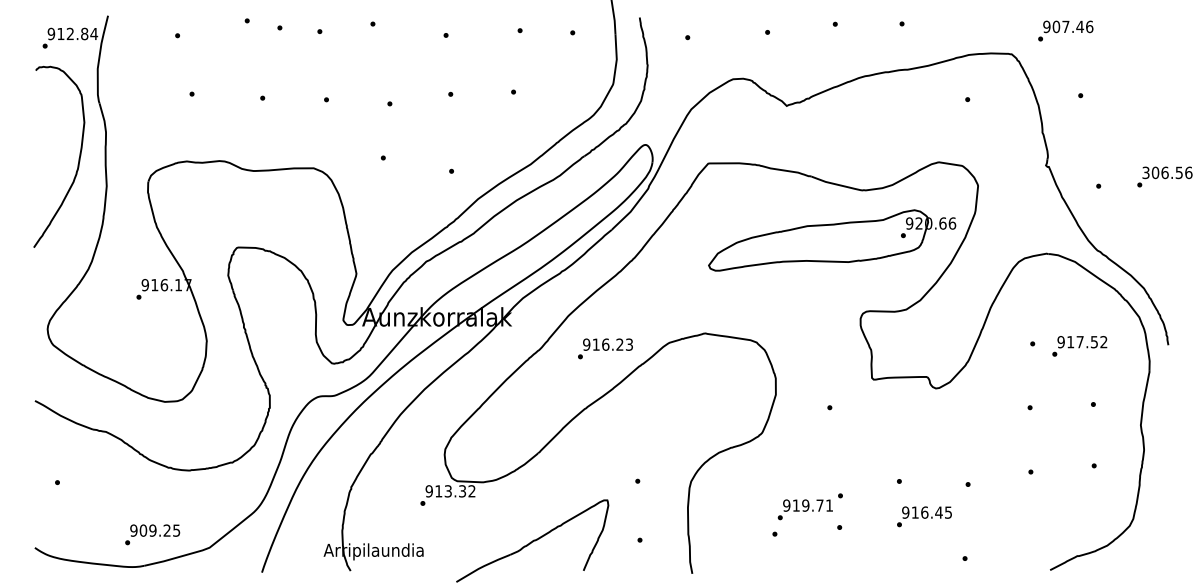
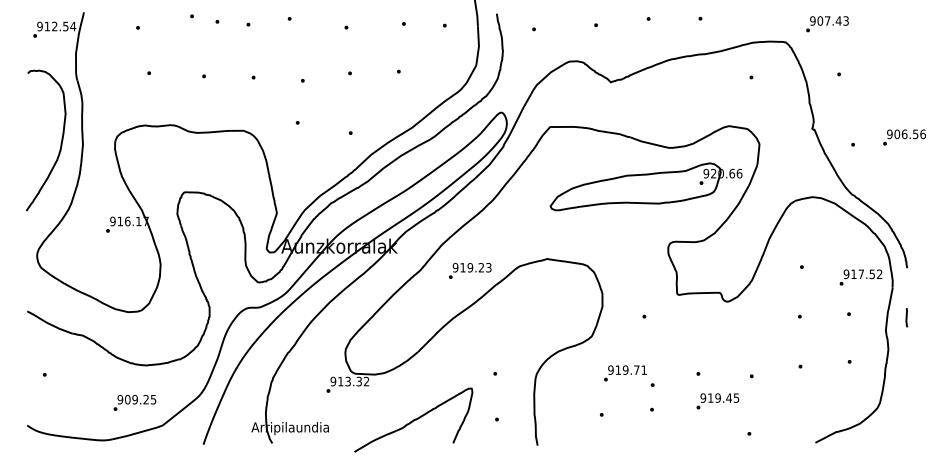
text: (1089, 26) -> (845, 20), 907.46 -> 907.43
text: (84, 33) -> (65, 26), 912.84 -> 912.54
curve: (78, 158) -> (61, 141), moved
text: (1145, 172) -> (889, 134), 306.56 -> 906.56
text: (605, 344) -> (470, 267), 916.23 -> 919.23
text: (1079, 346) -> (860, 277), moved
line: (1167, 408) -> (906, 317), added
text: (804, 509) -> (624, 373), moved
text: (924, 512) -> (717, 398), 916.45 -> 919.45
text: (152, 534) -> (134, 402), moved

